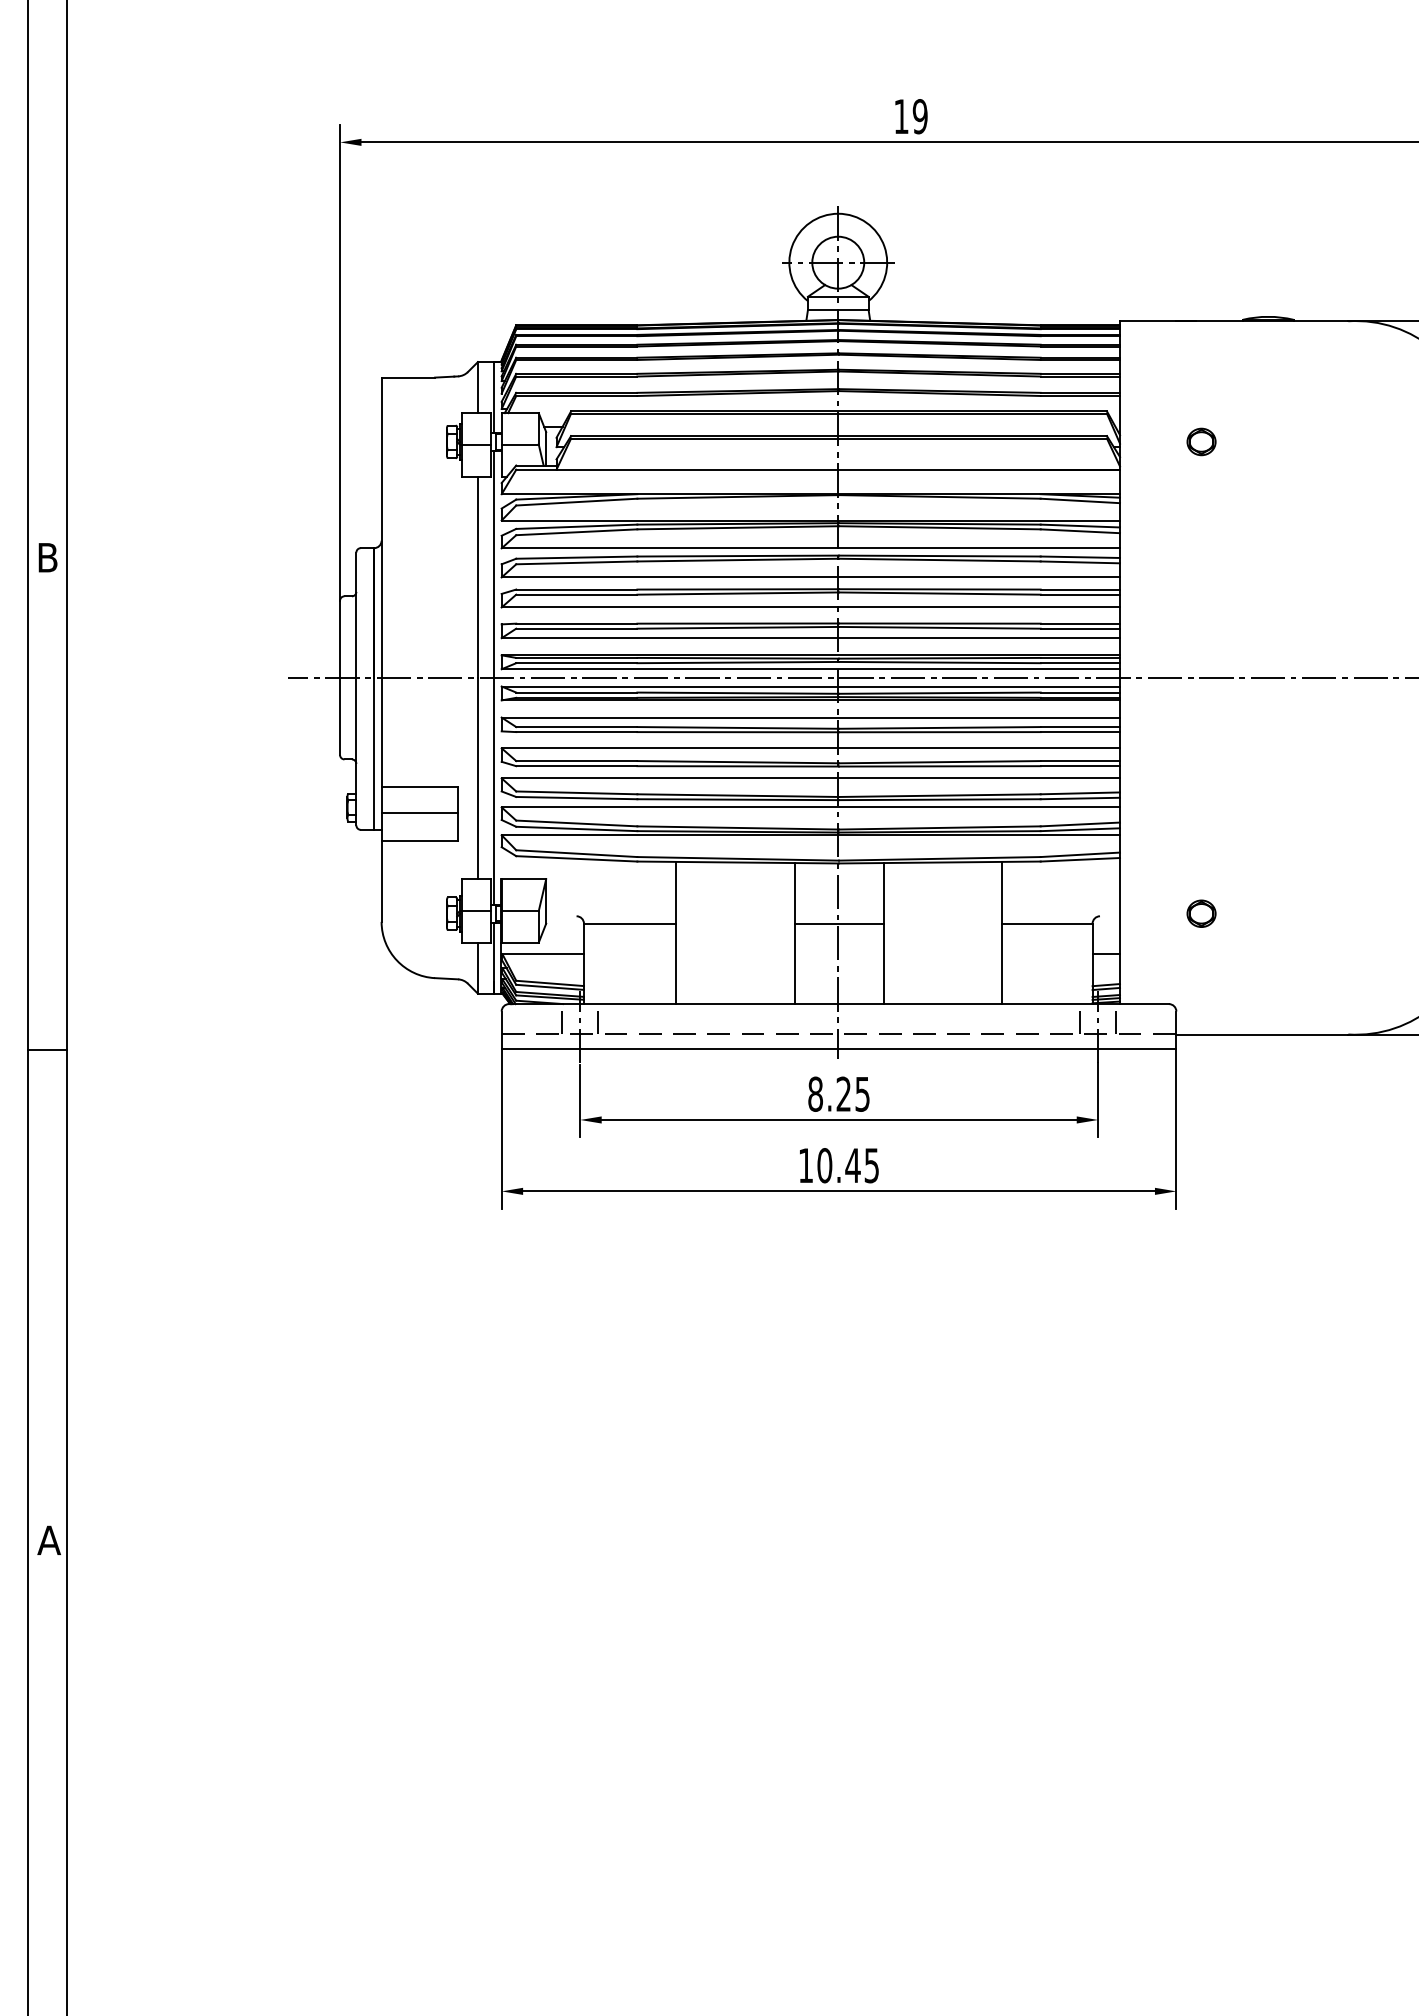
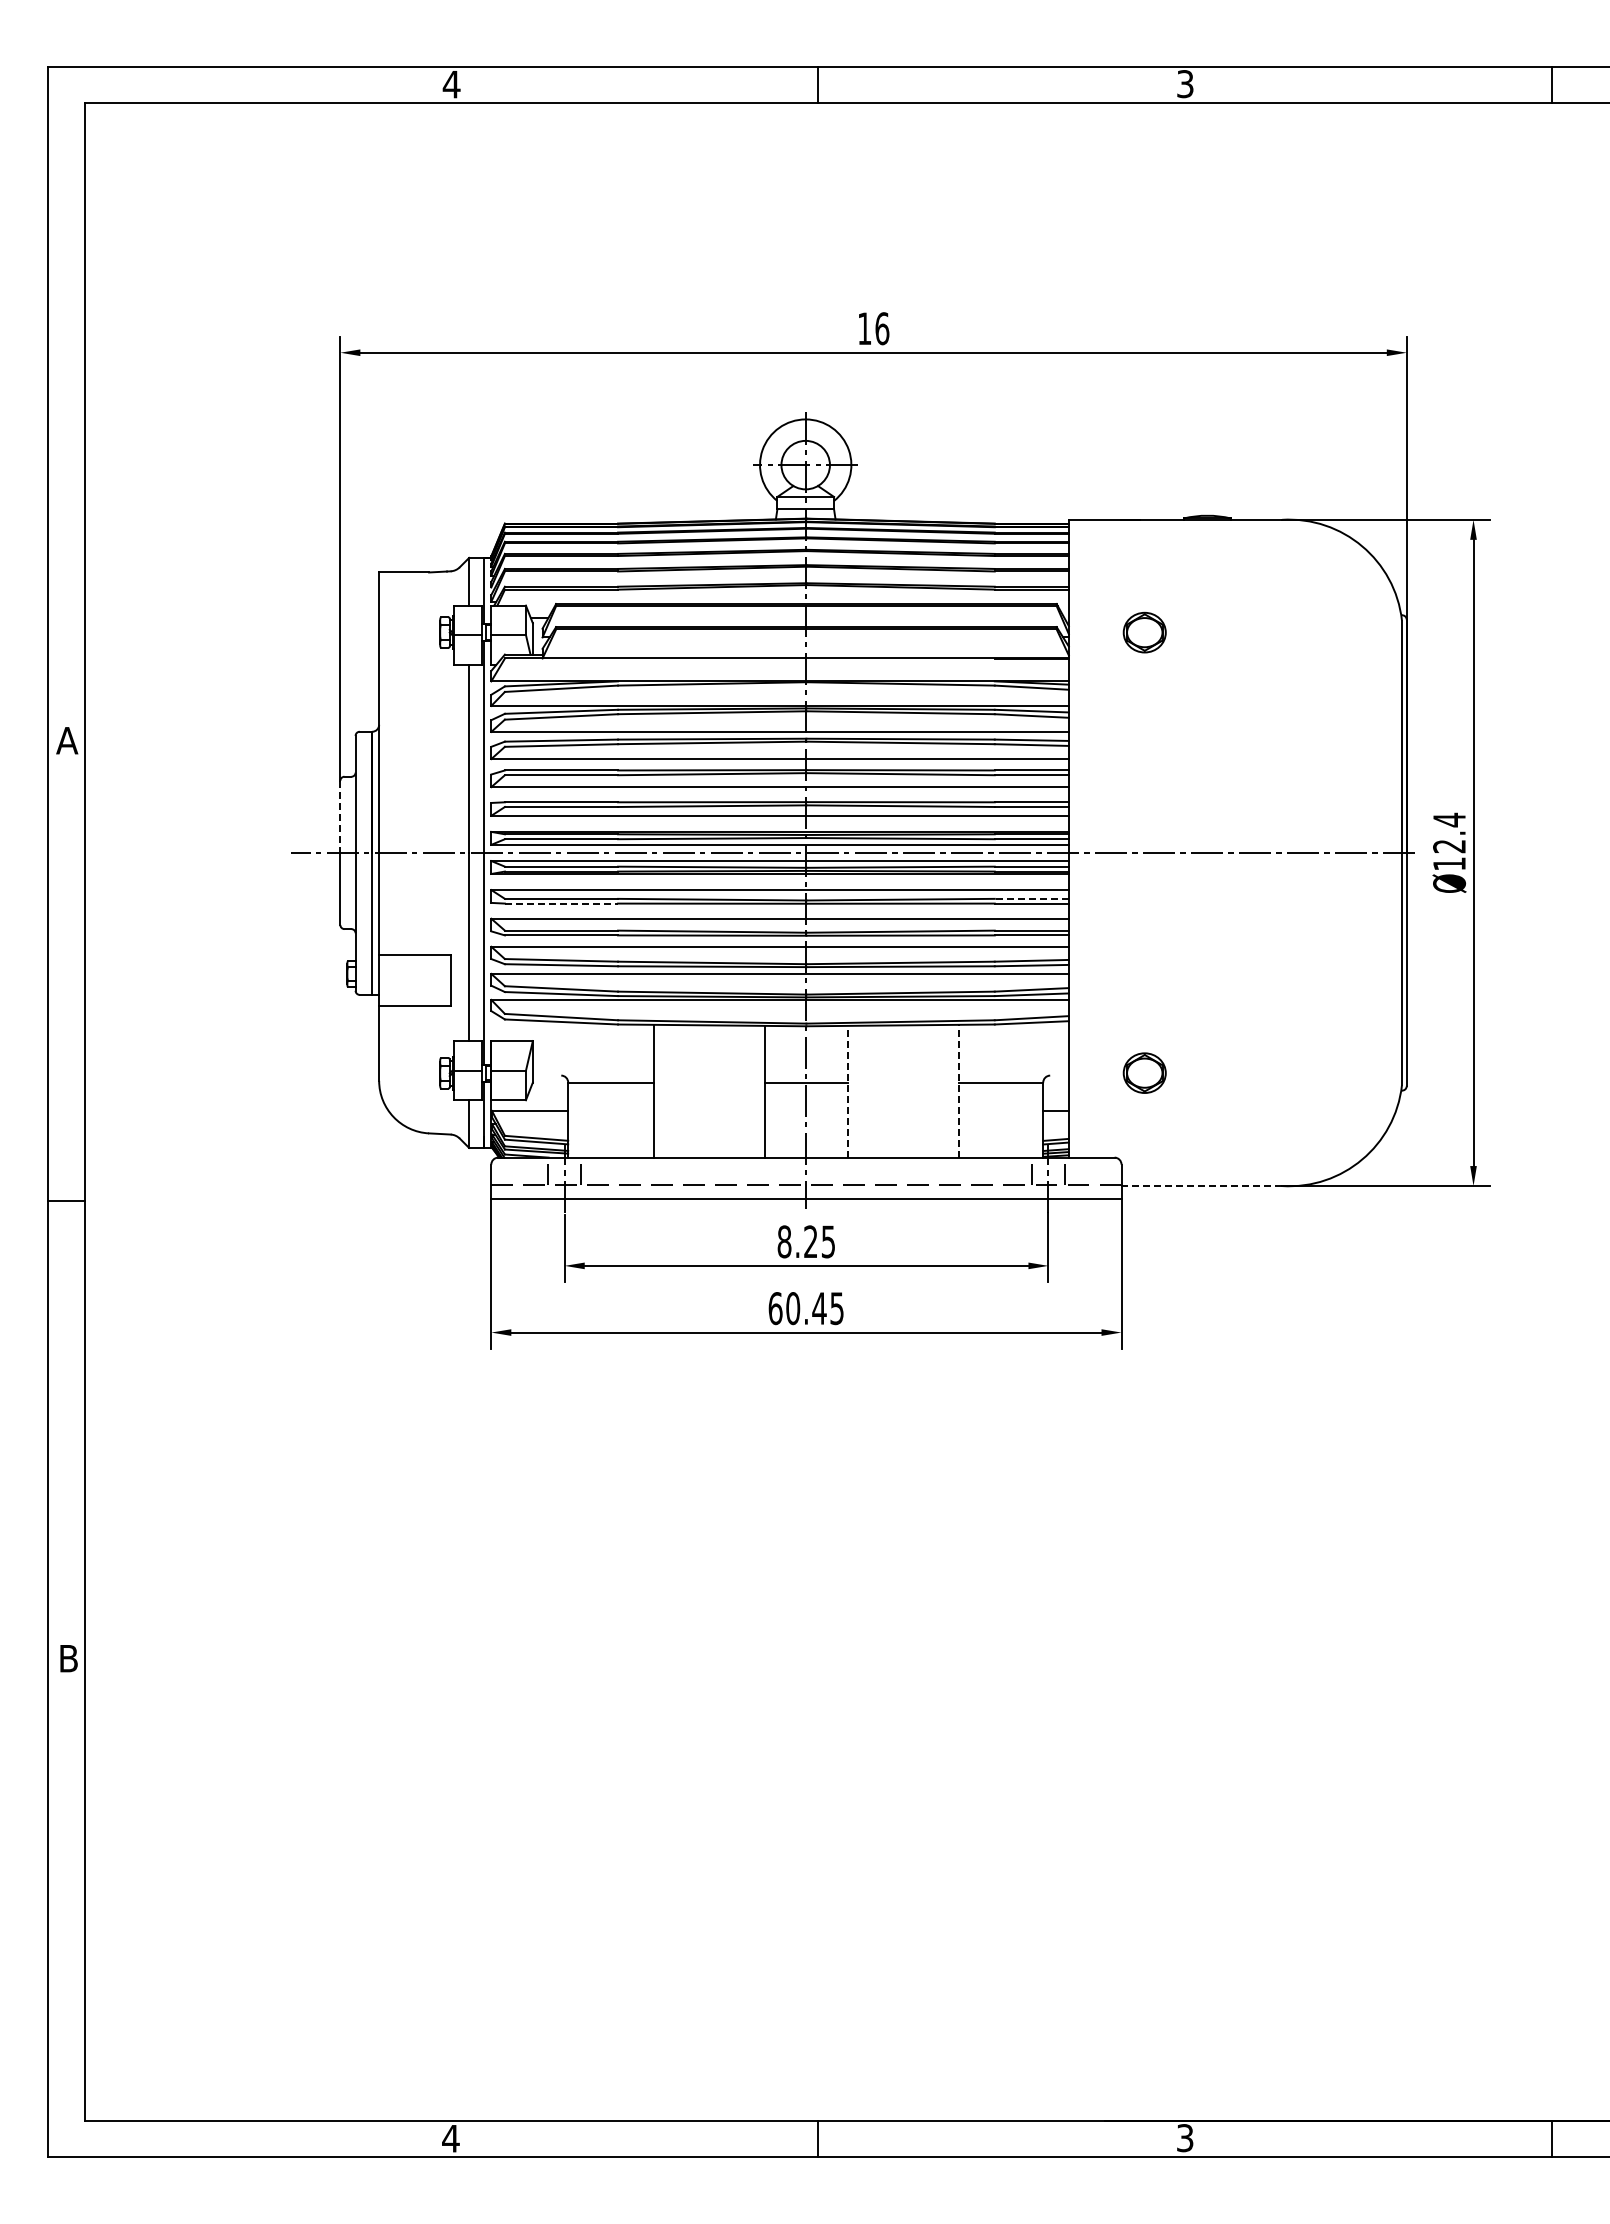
text: (920, 116) -> (882, 328), 19 -> 16
part: (1202, 441) -> (1145, 632), size x1.6
text: (47, 557) -> (67, 740), B -> A
line: (340, 639) -> (340, 817), solid -> dashed
line: (1080, 726) -> (1031, 898), solid -> dashed
line: (576, 732) -> (561, 903), solid -> dashed
line: (419, 813) -> (414, 979), removed
part: (1202, 914) -> (1145, 1073), size x1.6
line: (1001, 932) -> (958, 1090), solid -> dashed
line: (883, 933) -> (847, 1091), solid -> dashed
line: (1262, 1034) -> (1201, 1186), solid -> dashed
text: (805, 1165) -> (775, 1308), 10.45 -> 60.45
text: (49, 1540) -> (68, 1658), A -> B

